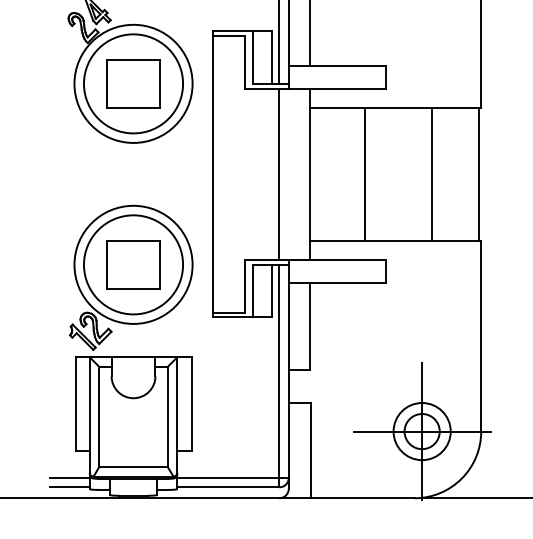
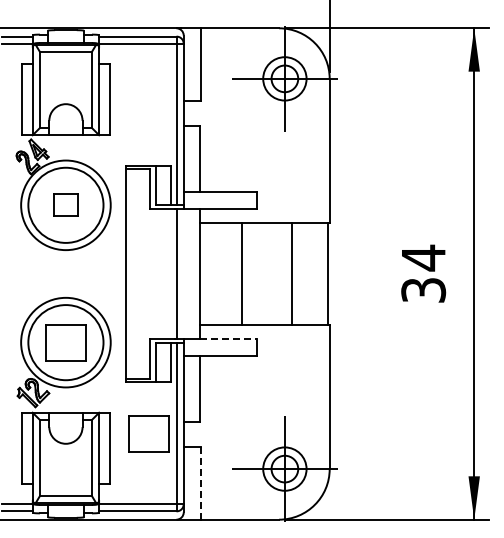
part: (132, 82) -> (65, 204), size x0.6
line: (347, 260) -> (228, 339), solid -> dashed
part: (242, 384) -> (148, 433), added
line: (310, 450) -> (200, 483), solid -> dashed

